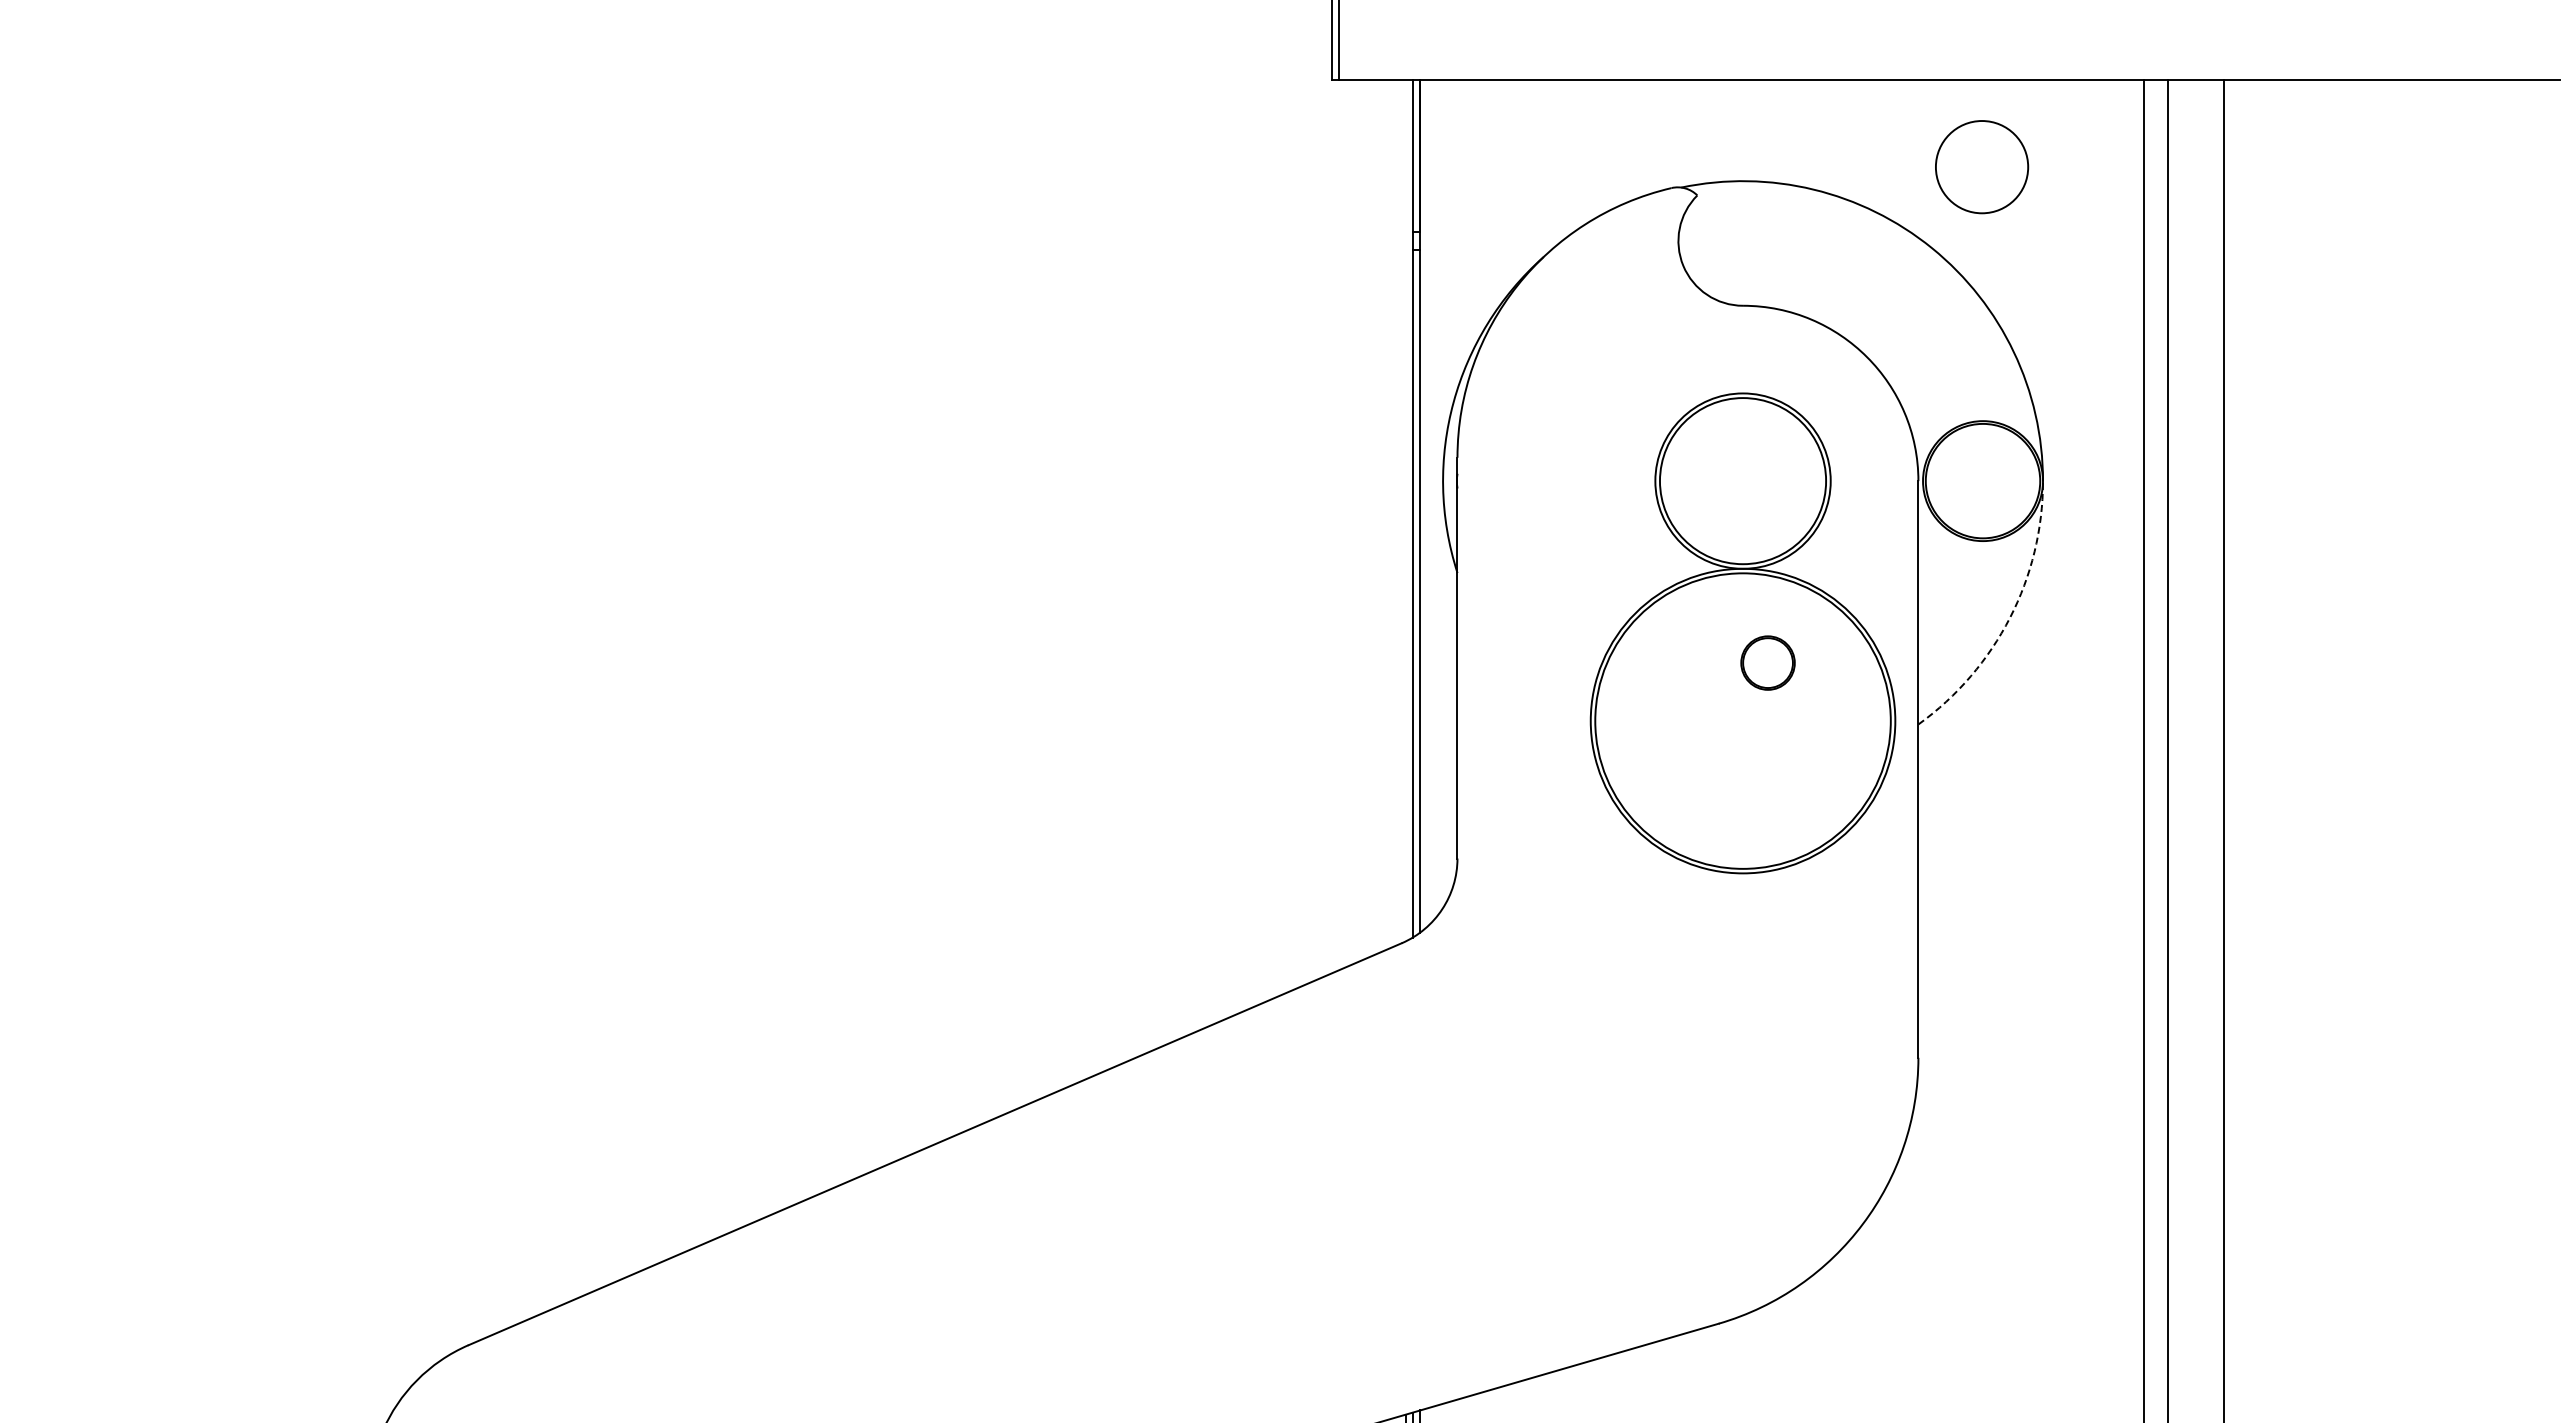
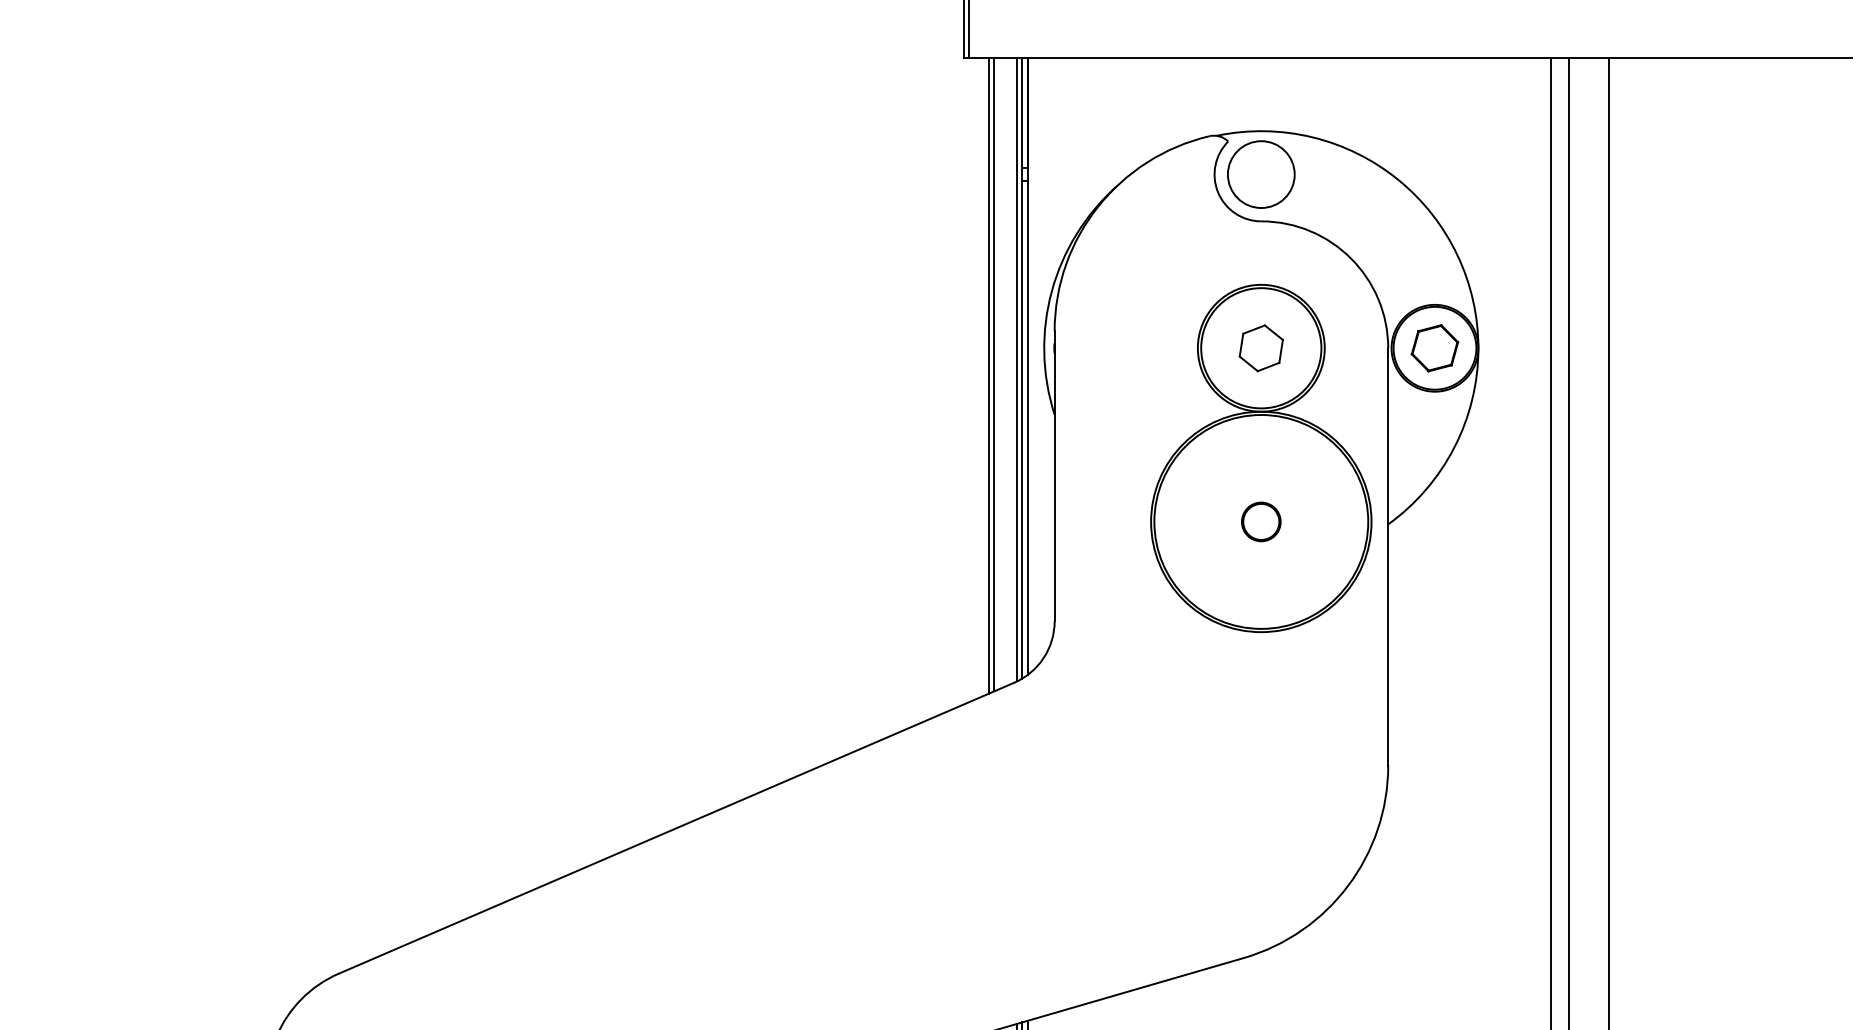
circle: (1982, 167) -> (1261, 174), moved
part: (1742, 480) -> (1260, 347), added
part: (1982, 481) -> (1434, 348), added
line: (1405, 510) -> (1017, 369), added
line: (1374, 517) -> (994, 374), added
line: (1366, 518) -> (988, 375), added
arc: (2010, 617) -> (1454, 446), dashed -> solid
part: (1767, 662) -> (1260, 521), moved

